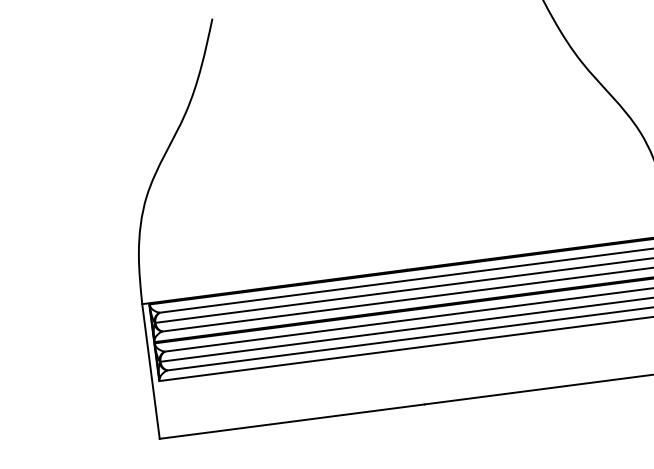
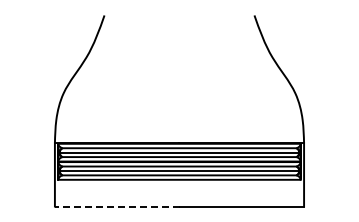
line: (290, 421) -> (116, 206), solid -> dashed

